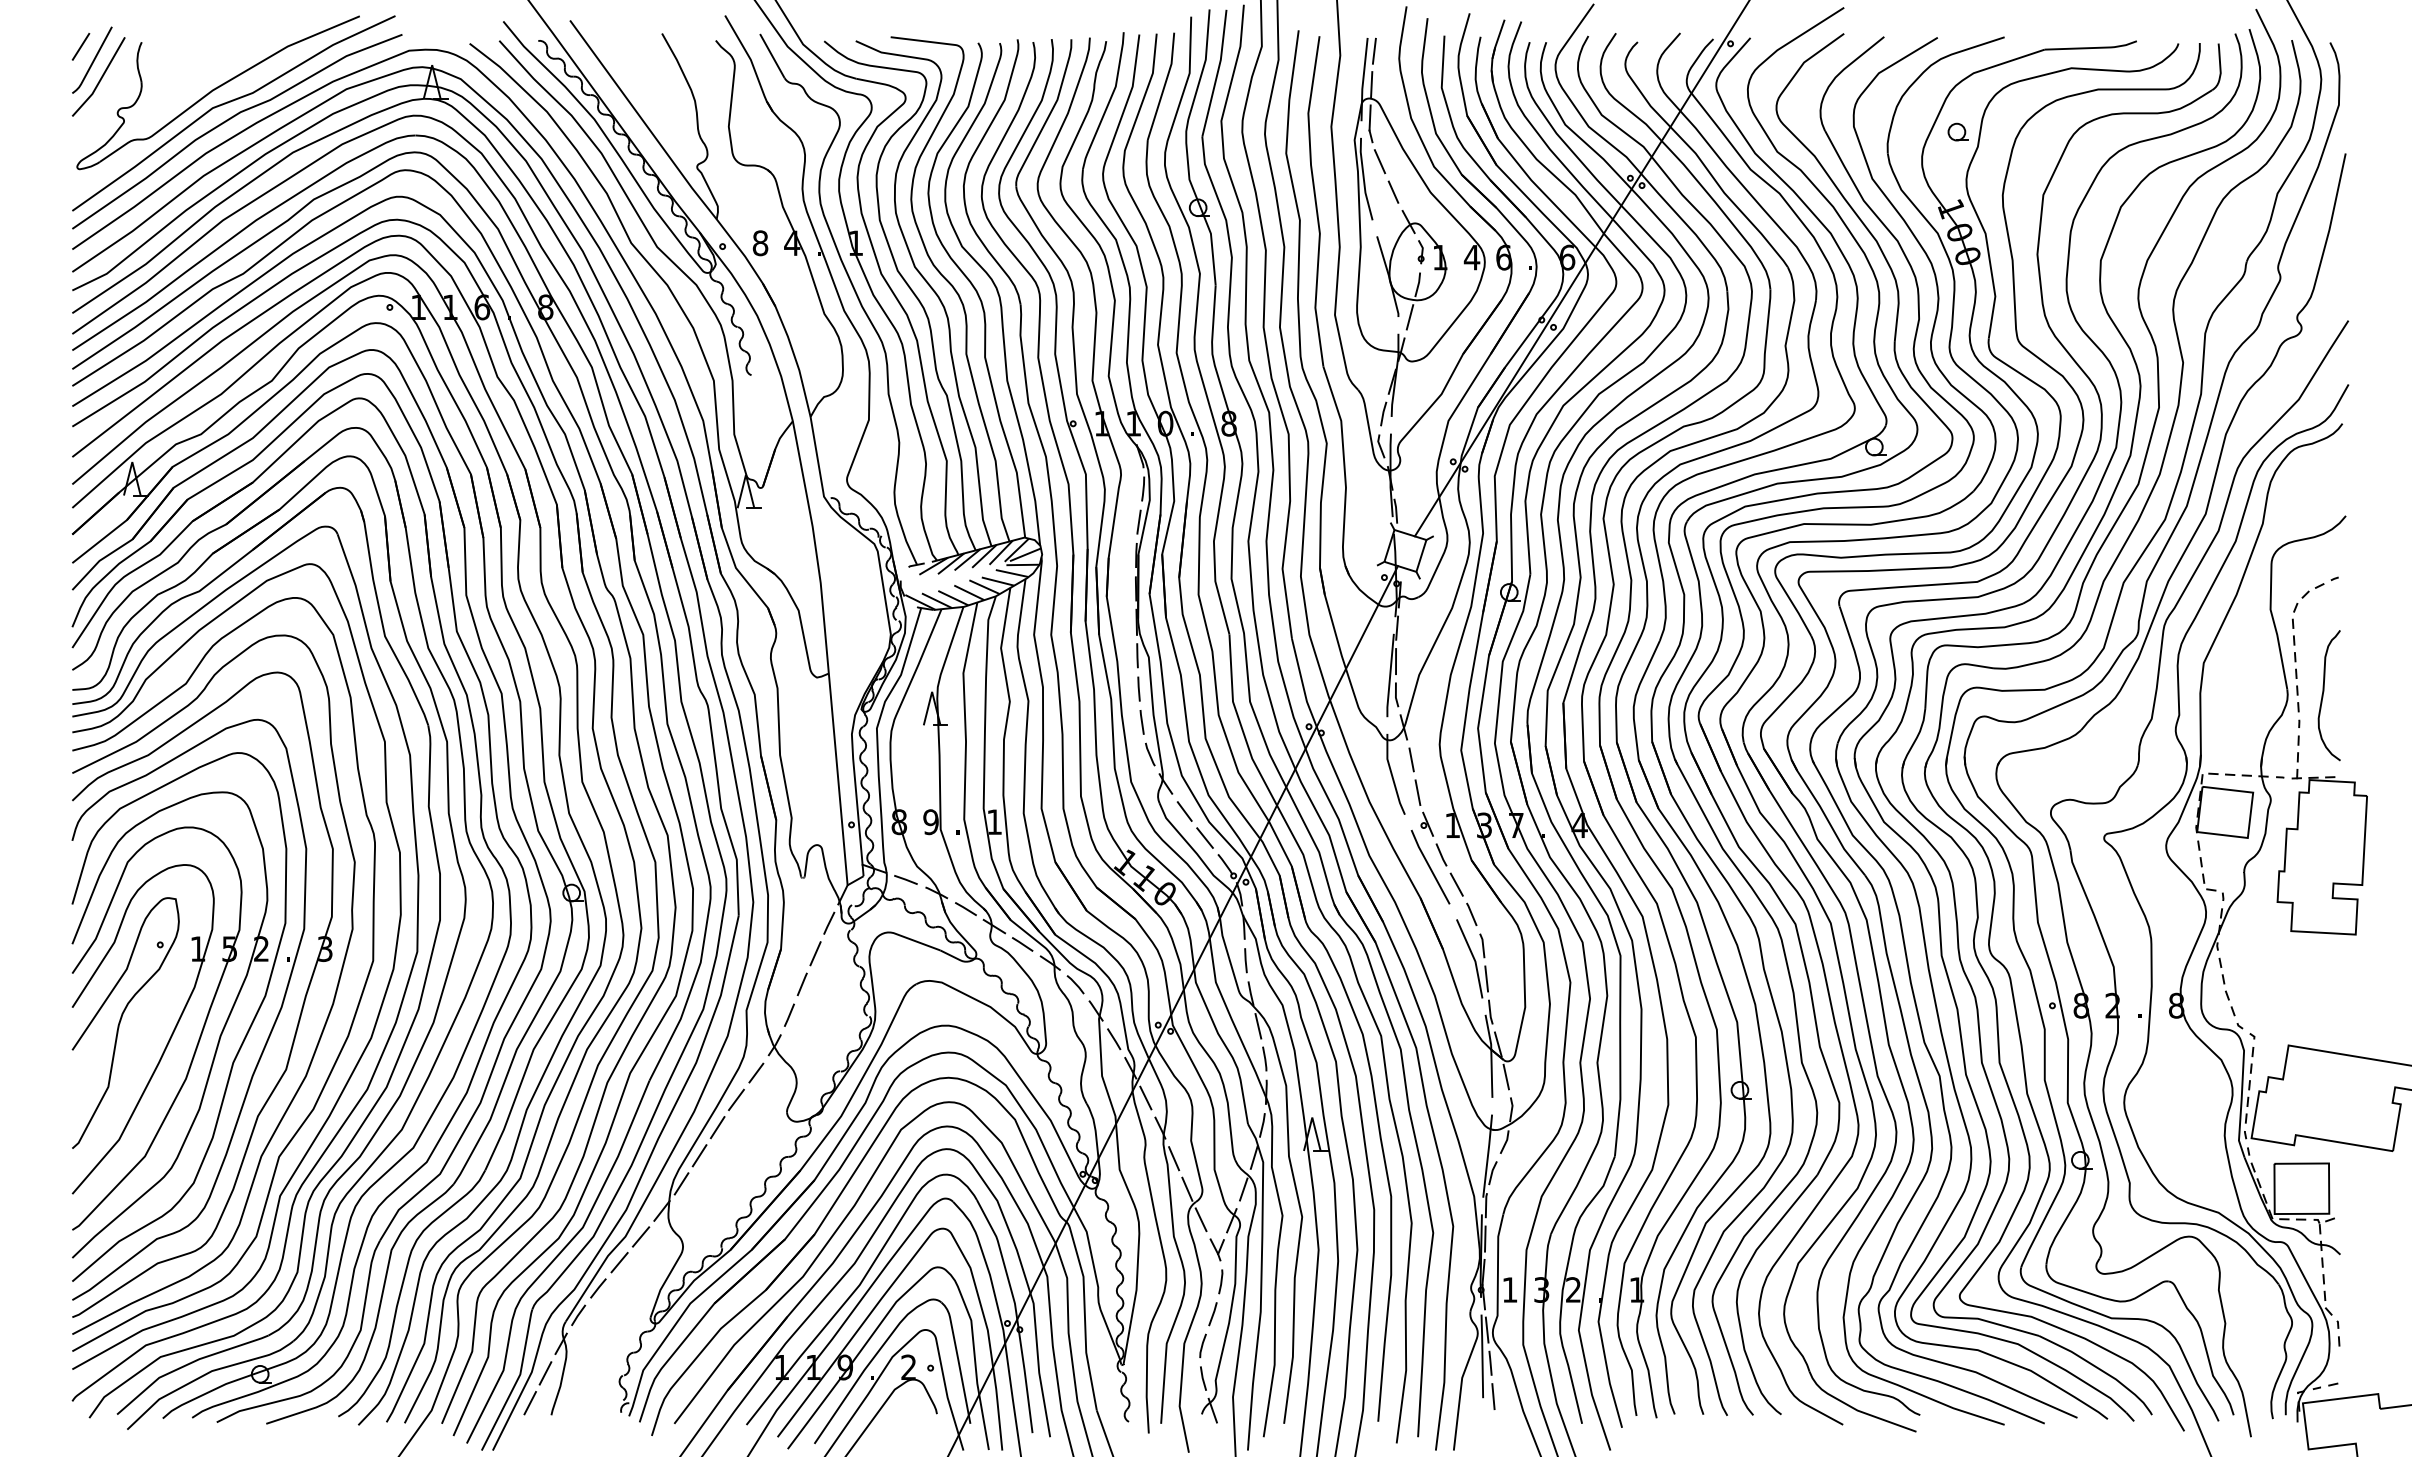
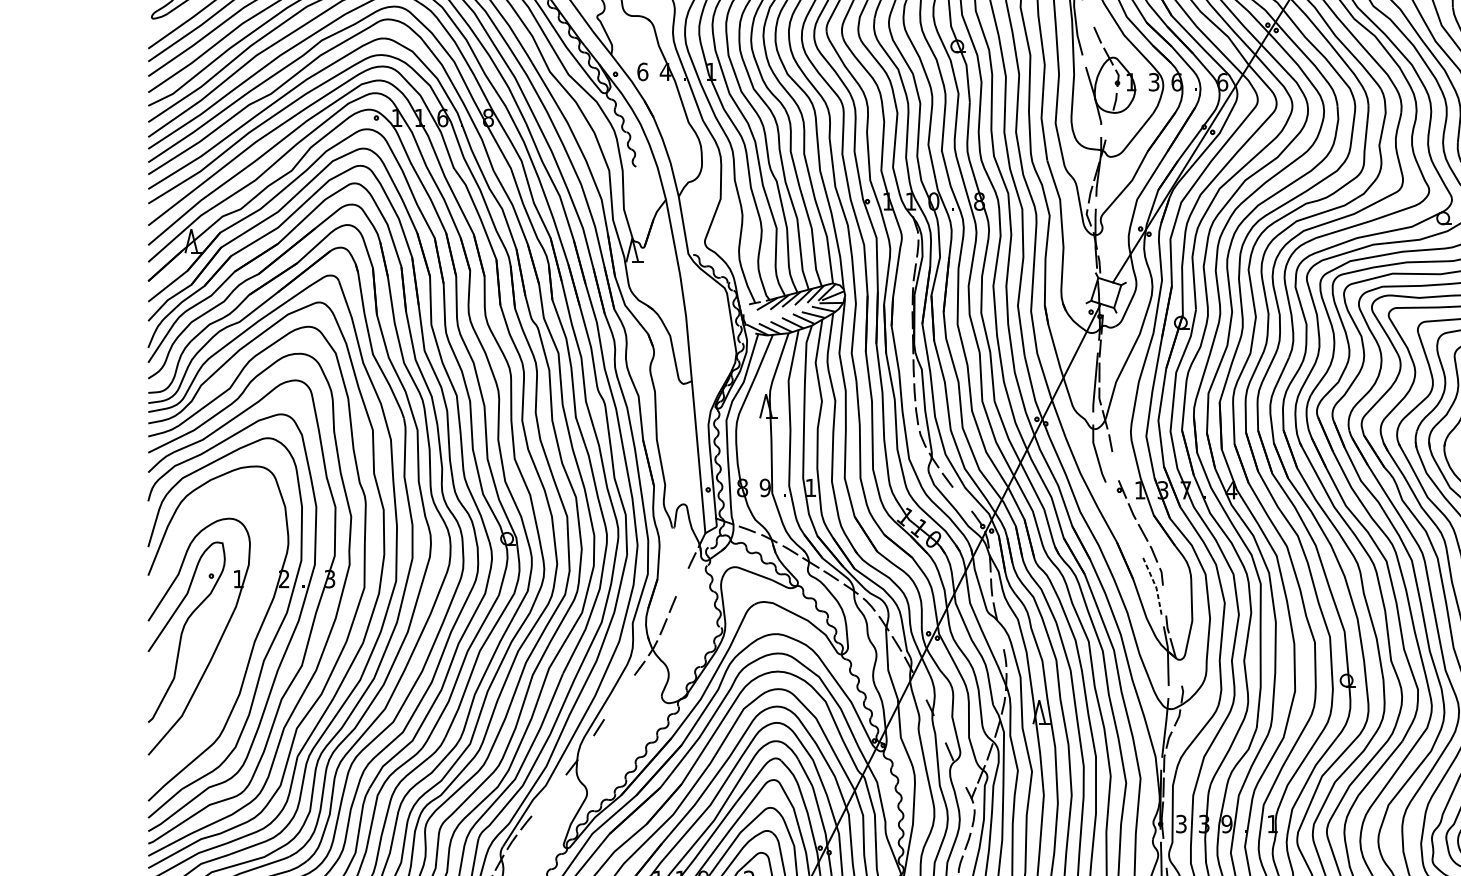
line: (1379, 161) -> (1087, 13), removed
text: (760, 242) -> (642, 71), 8 -> 6
text: (1471, 257) -> (1153, 82), 4 -> 3
line: (1409, 317) -> (1109, 125), removed
line: (1417, 792) -> (1114, 466), removed
line: (1204, 837) -> (961, 498), removed
line: (1430, 866) -> (1124, 519), removed
line: (815, 953) -> (682, 582), removed
line: (1473, 958) -> (1155, 585), solid -> dashed
line: (1486, 978) -> (1164, 600), removed
line: (1258, 1026) -> (1000, 634), removed
part: (197, 1041) -> (238, 645), removed
line: (1505, 1076) -> (1178, 670), removed
line: (1145, 1097) -> (919, 685), removed
line: (736, 1099) -> (625, 687), removed
line: (717, 1127) -> (611, 707), removed
line: (1174, 1158) -> (940, 729), removed
line: (681, 1183) -> (586, 747), removed
line: (1200, 1219) -> (958, 773), removed
line: (640, 1236) -> (556, 785), removed
line: (619, 1262) -> (541, 804), removed
text: (1509, 1289) -> (1181, 823), 1 -> 3
text: (1573, 1289) -> (1227, 823), 2 -> 9
line: (1486, 1329) -> (1164, 852), removed

